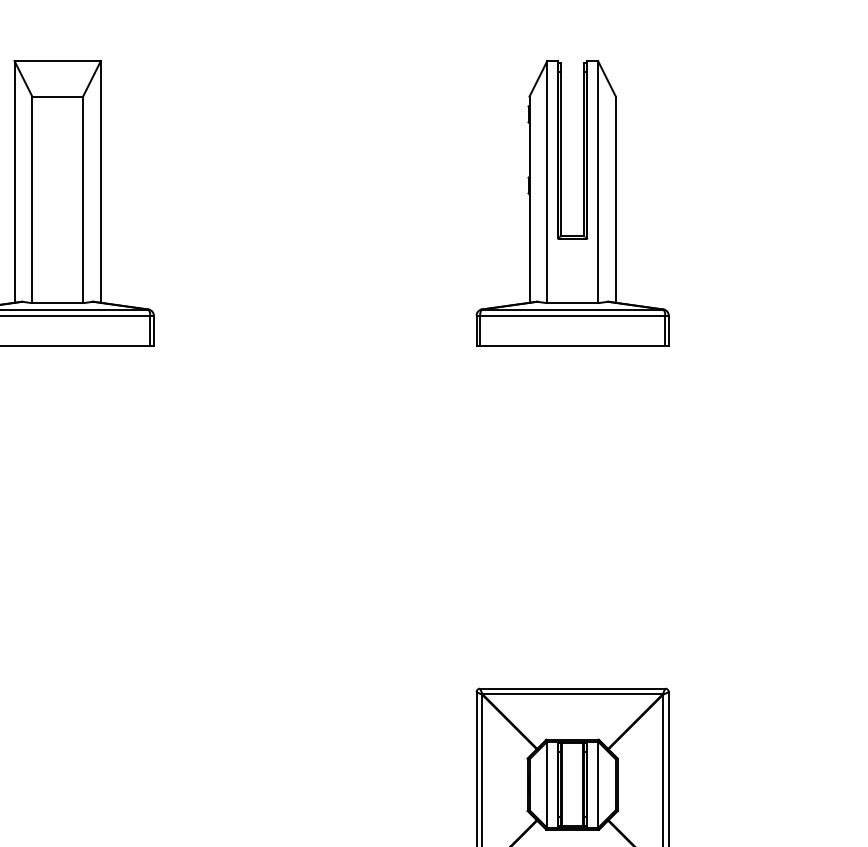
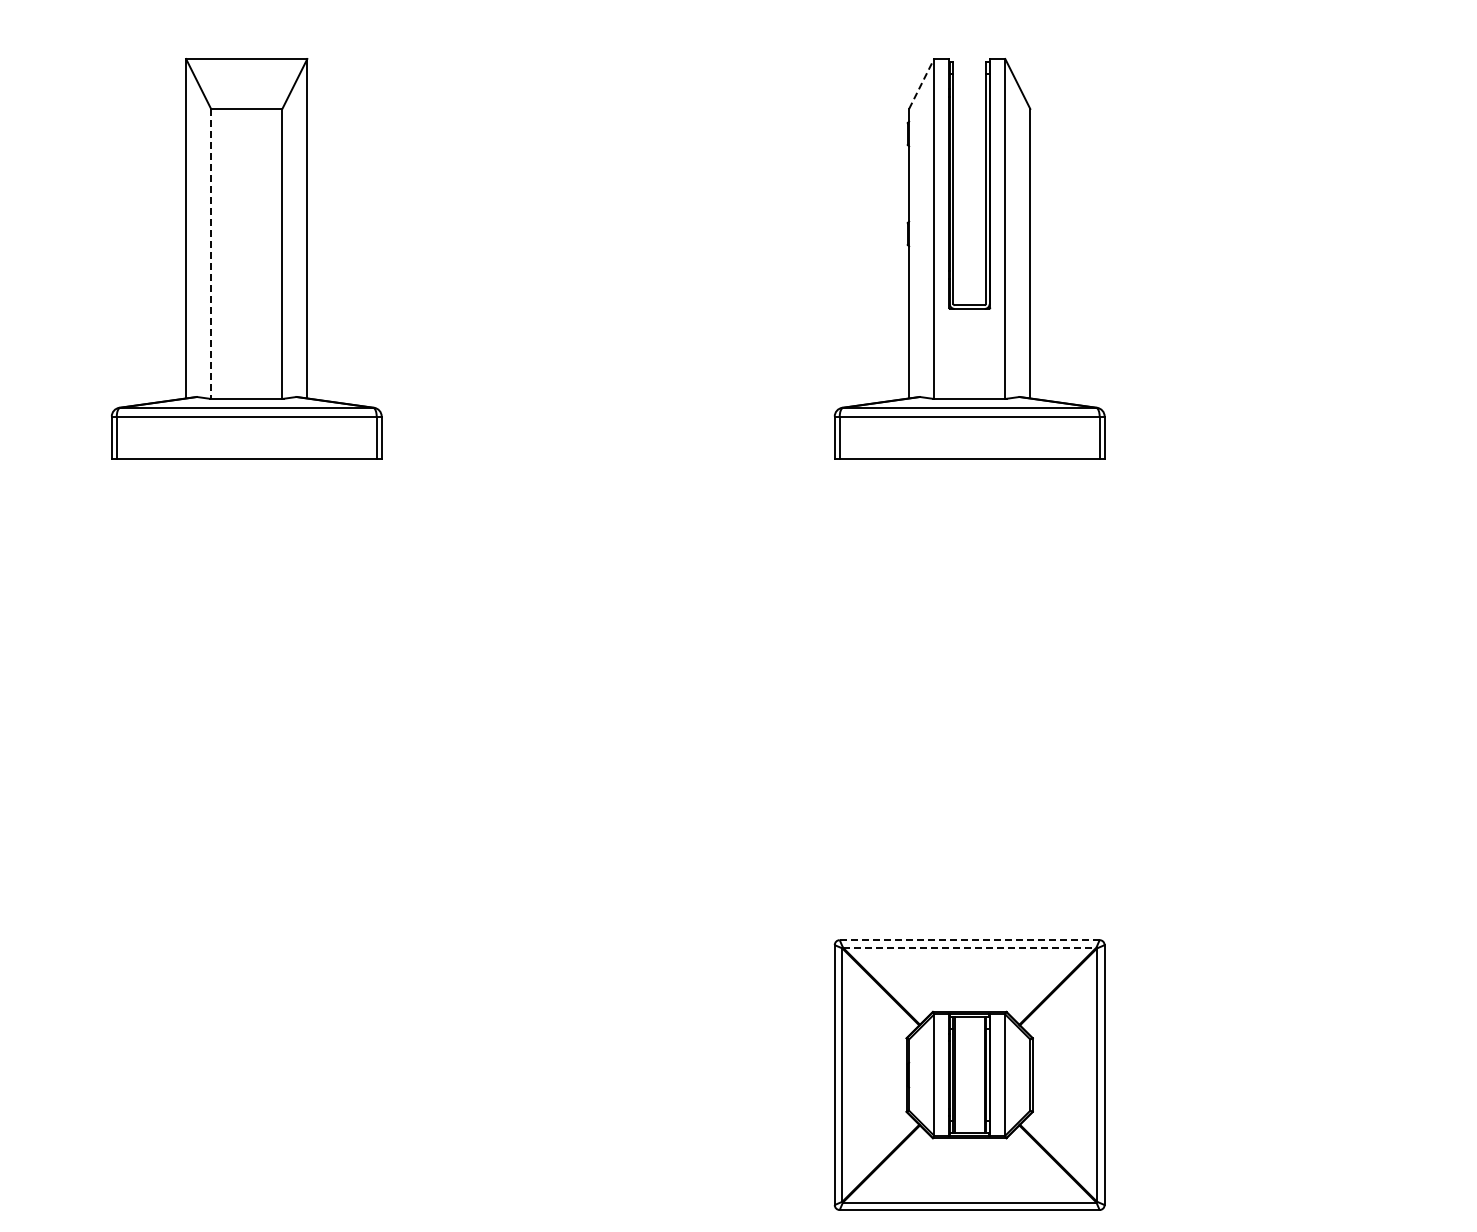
line: (538, 79) -> (921, 84), solid -> dashed
line: (32, 199) -> (211, 253), solid -> dashed
line: (572, 688) -> (969, 940), solid -> dashed
line: (572, 693) -> (969, 947), solid -> dashed

